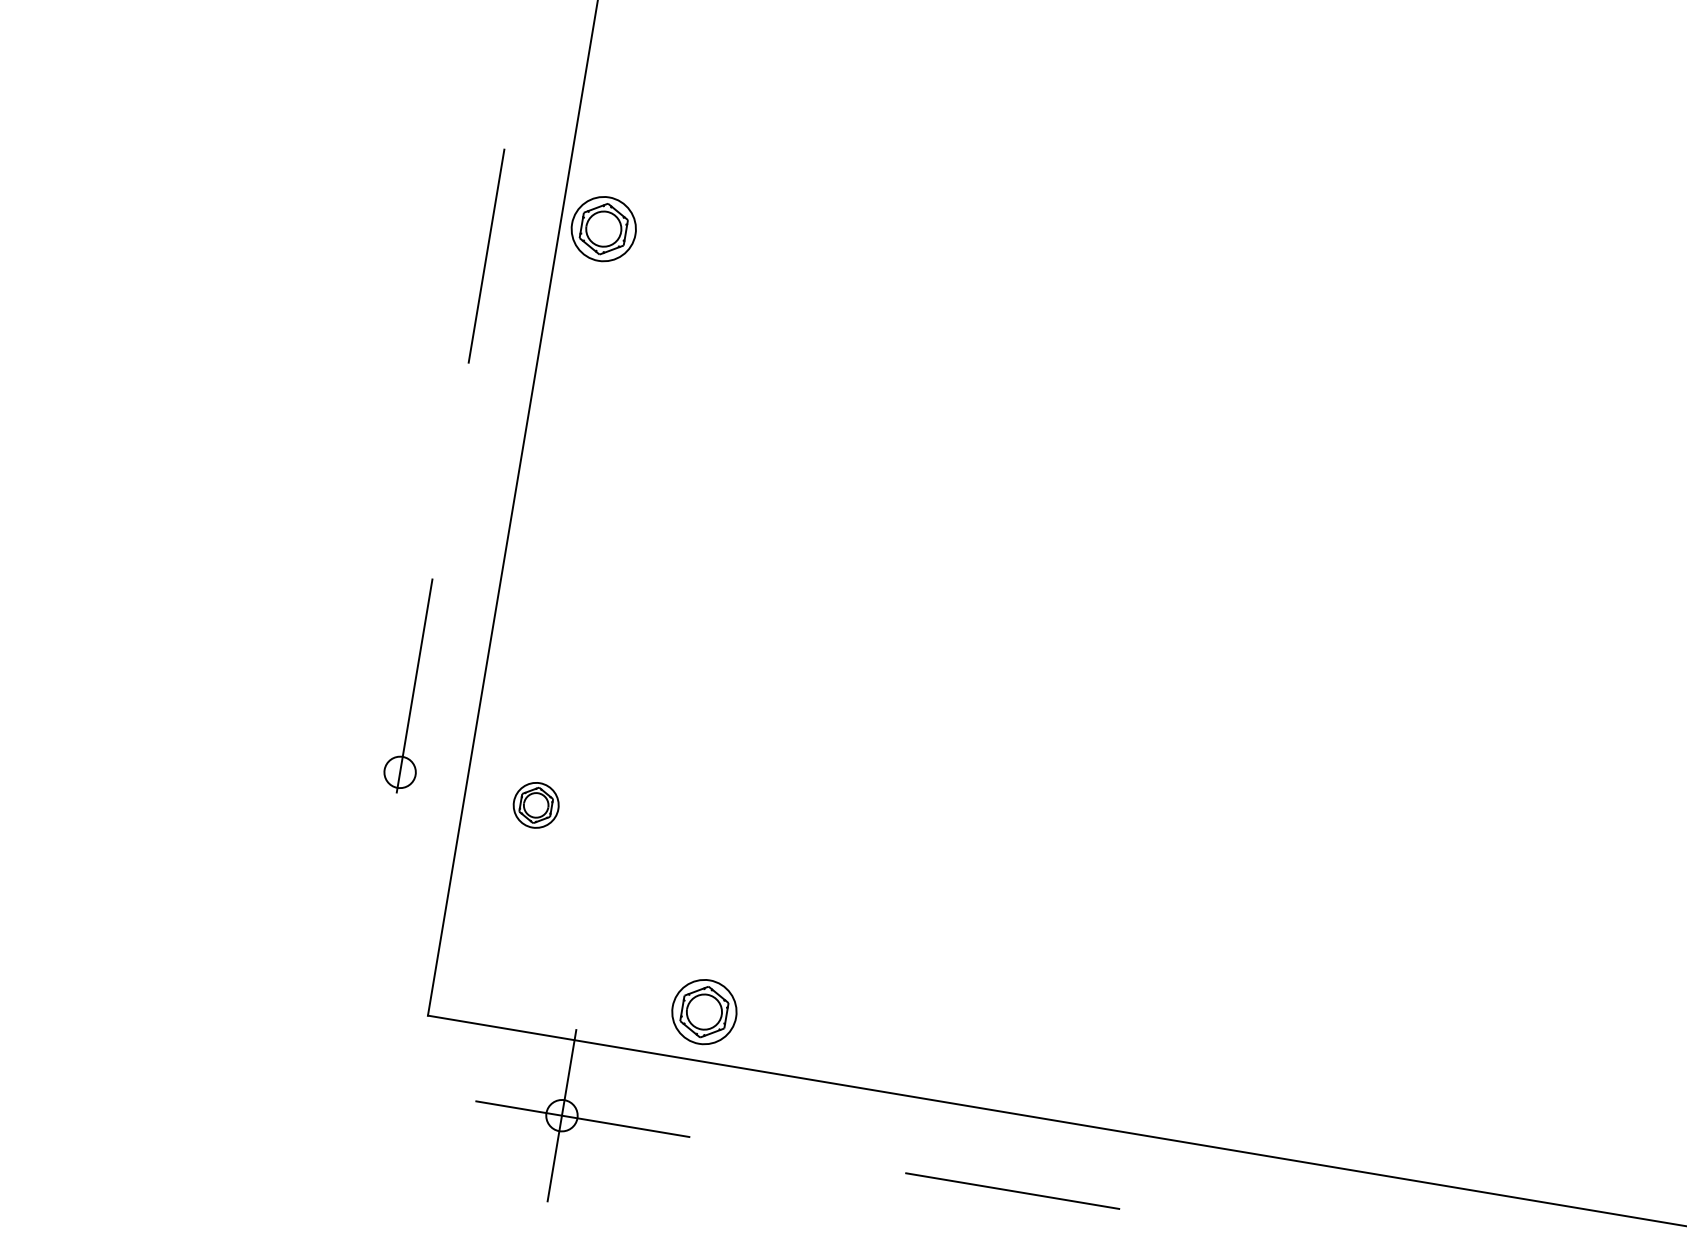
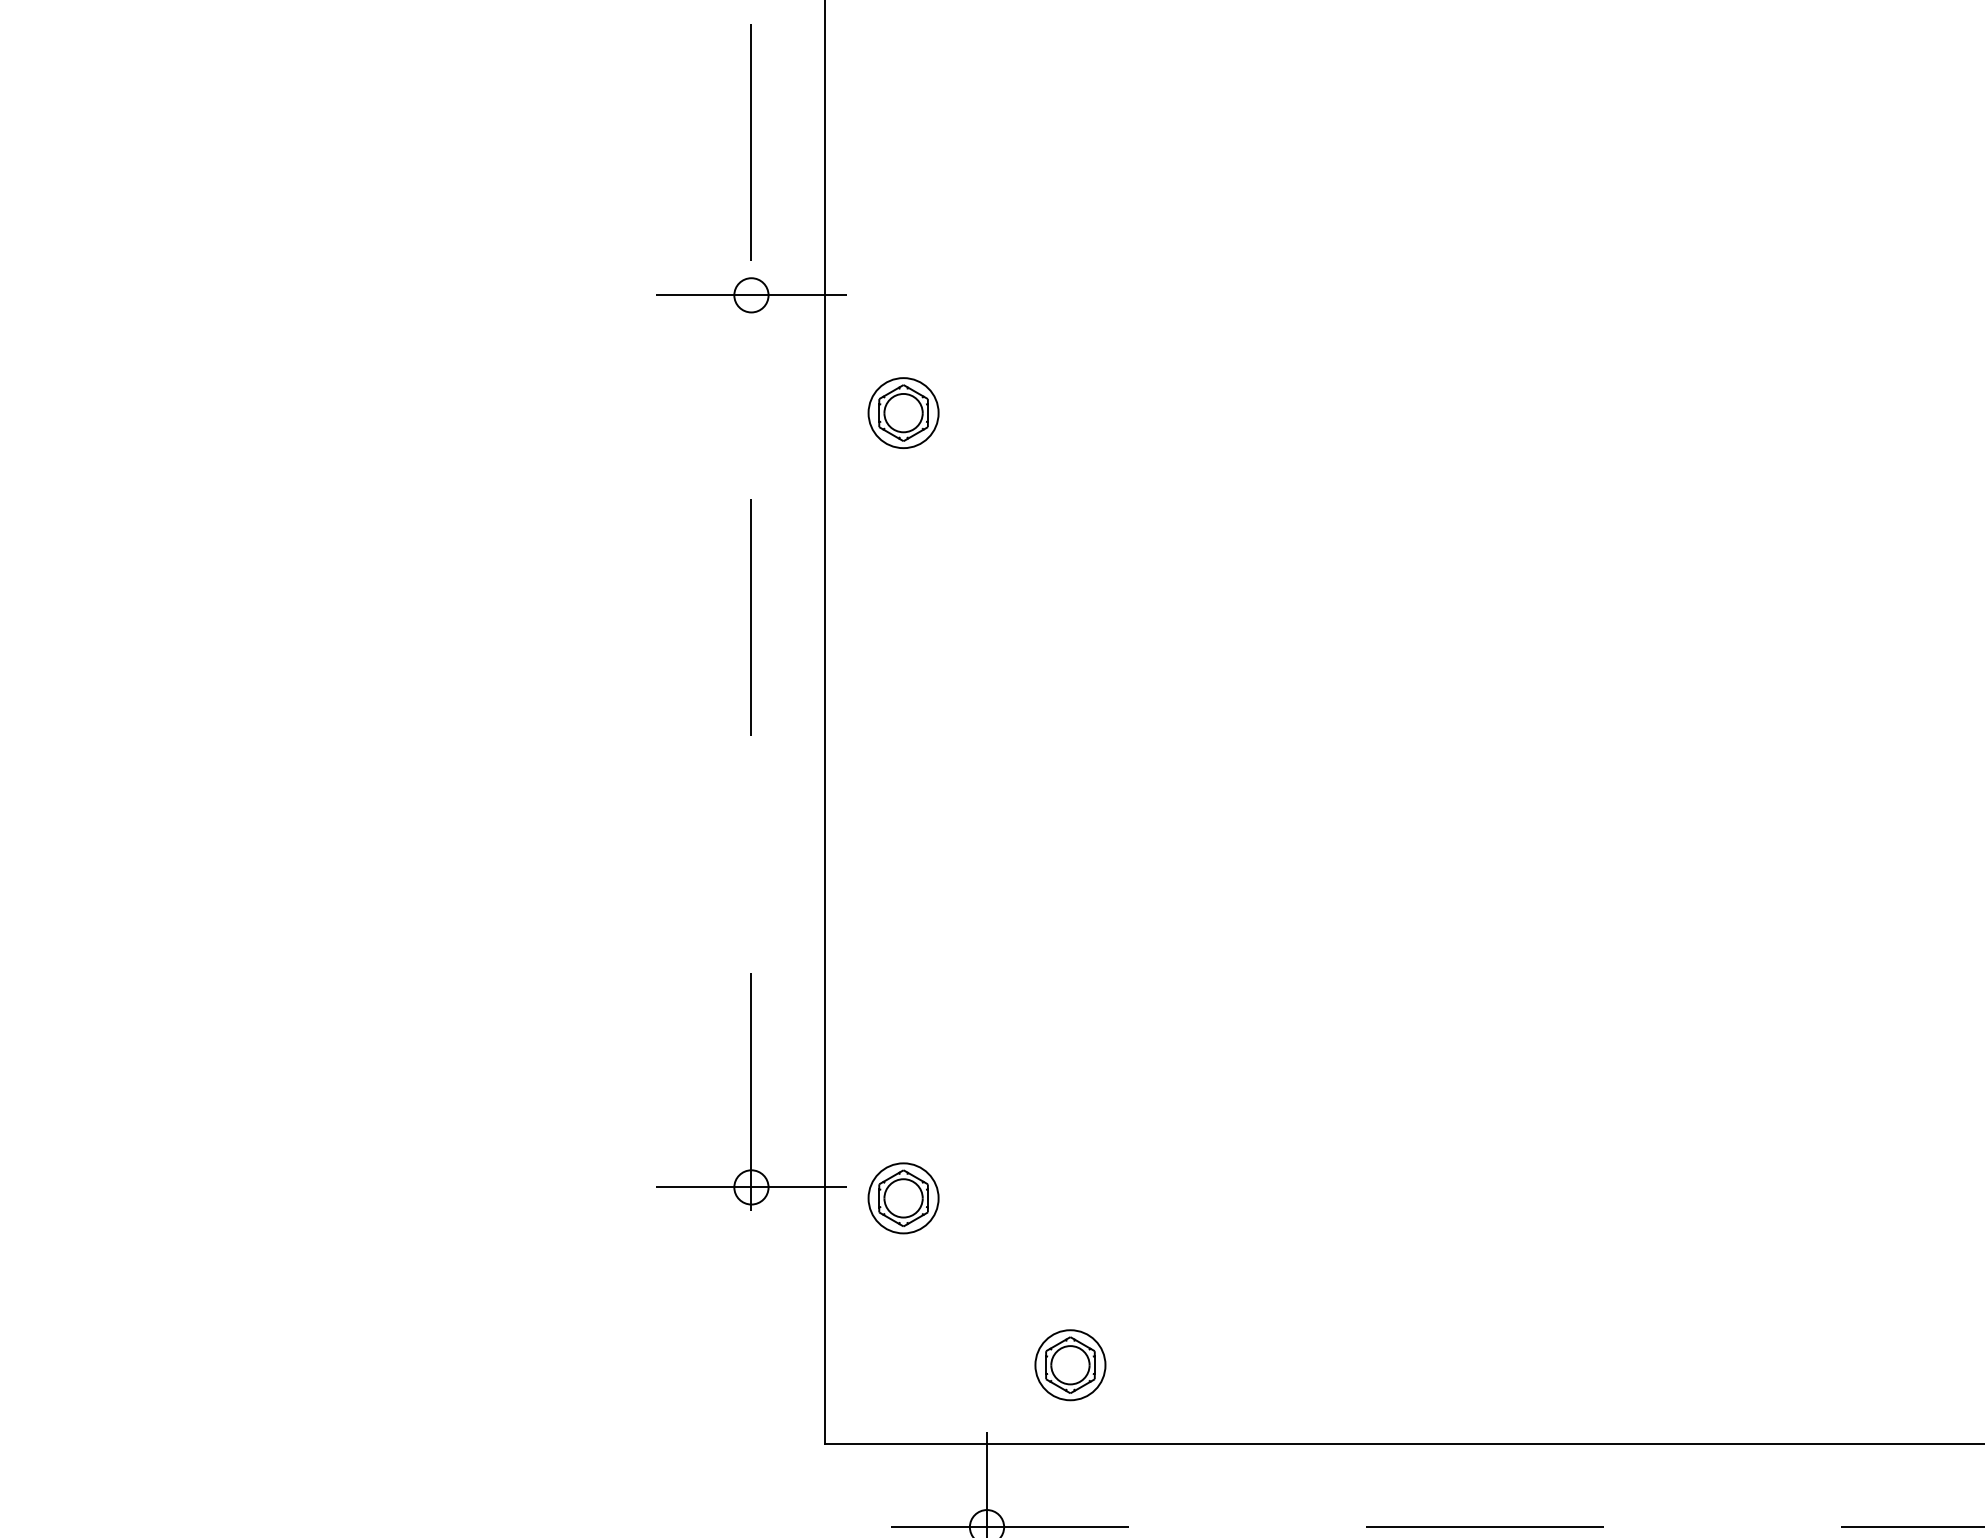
part: (603, 228) -> (903, 412), moved
line: (400, 772) -> (751, 1187), added
part: (536, 805) -> (903, 1198), size x1.43
part: (704, 1012) -> (1070, 1365), moved

